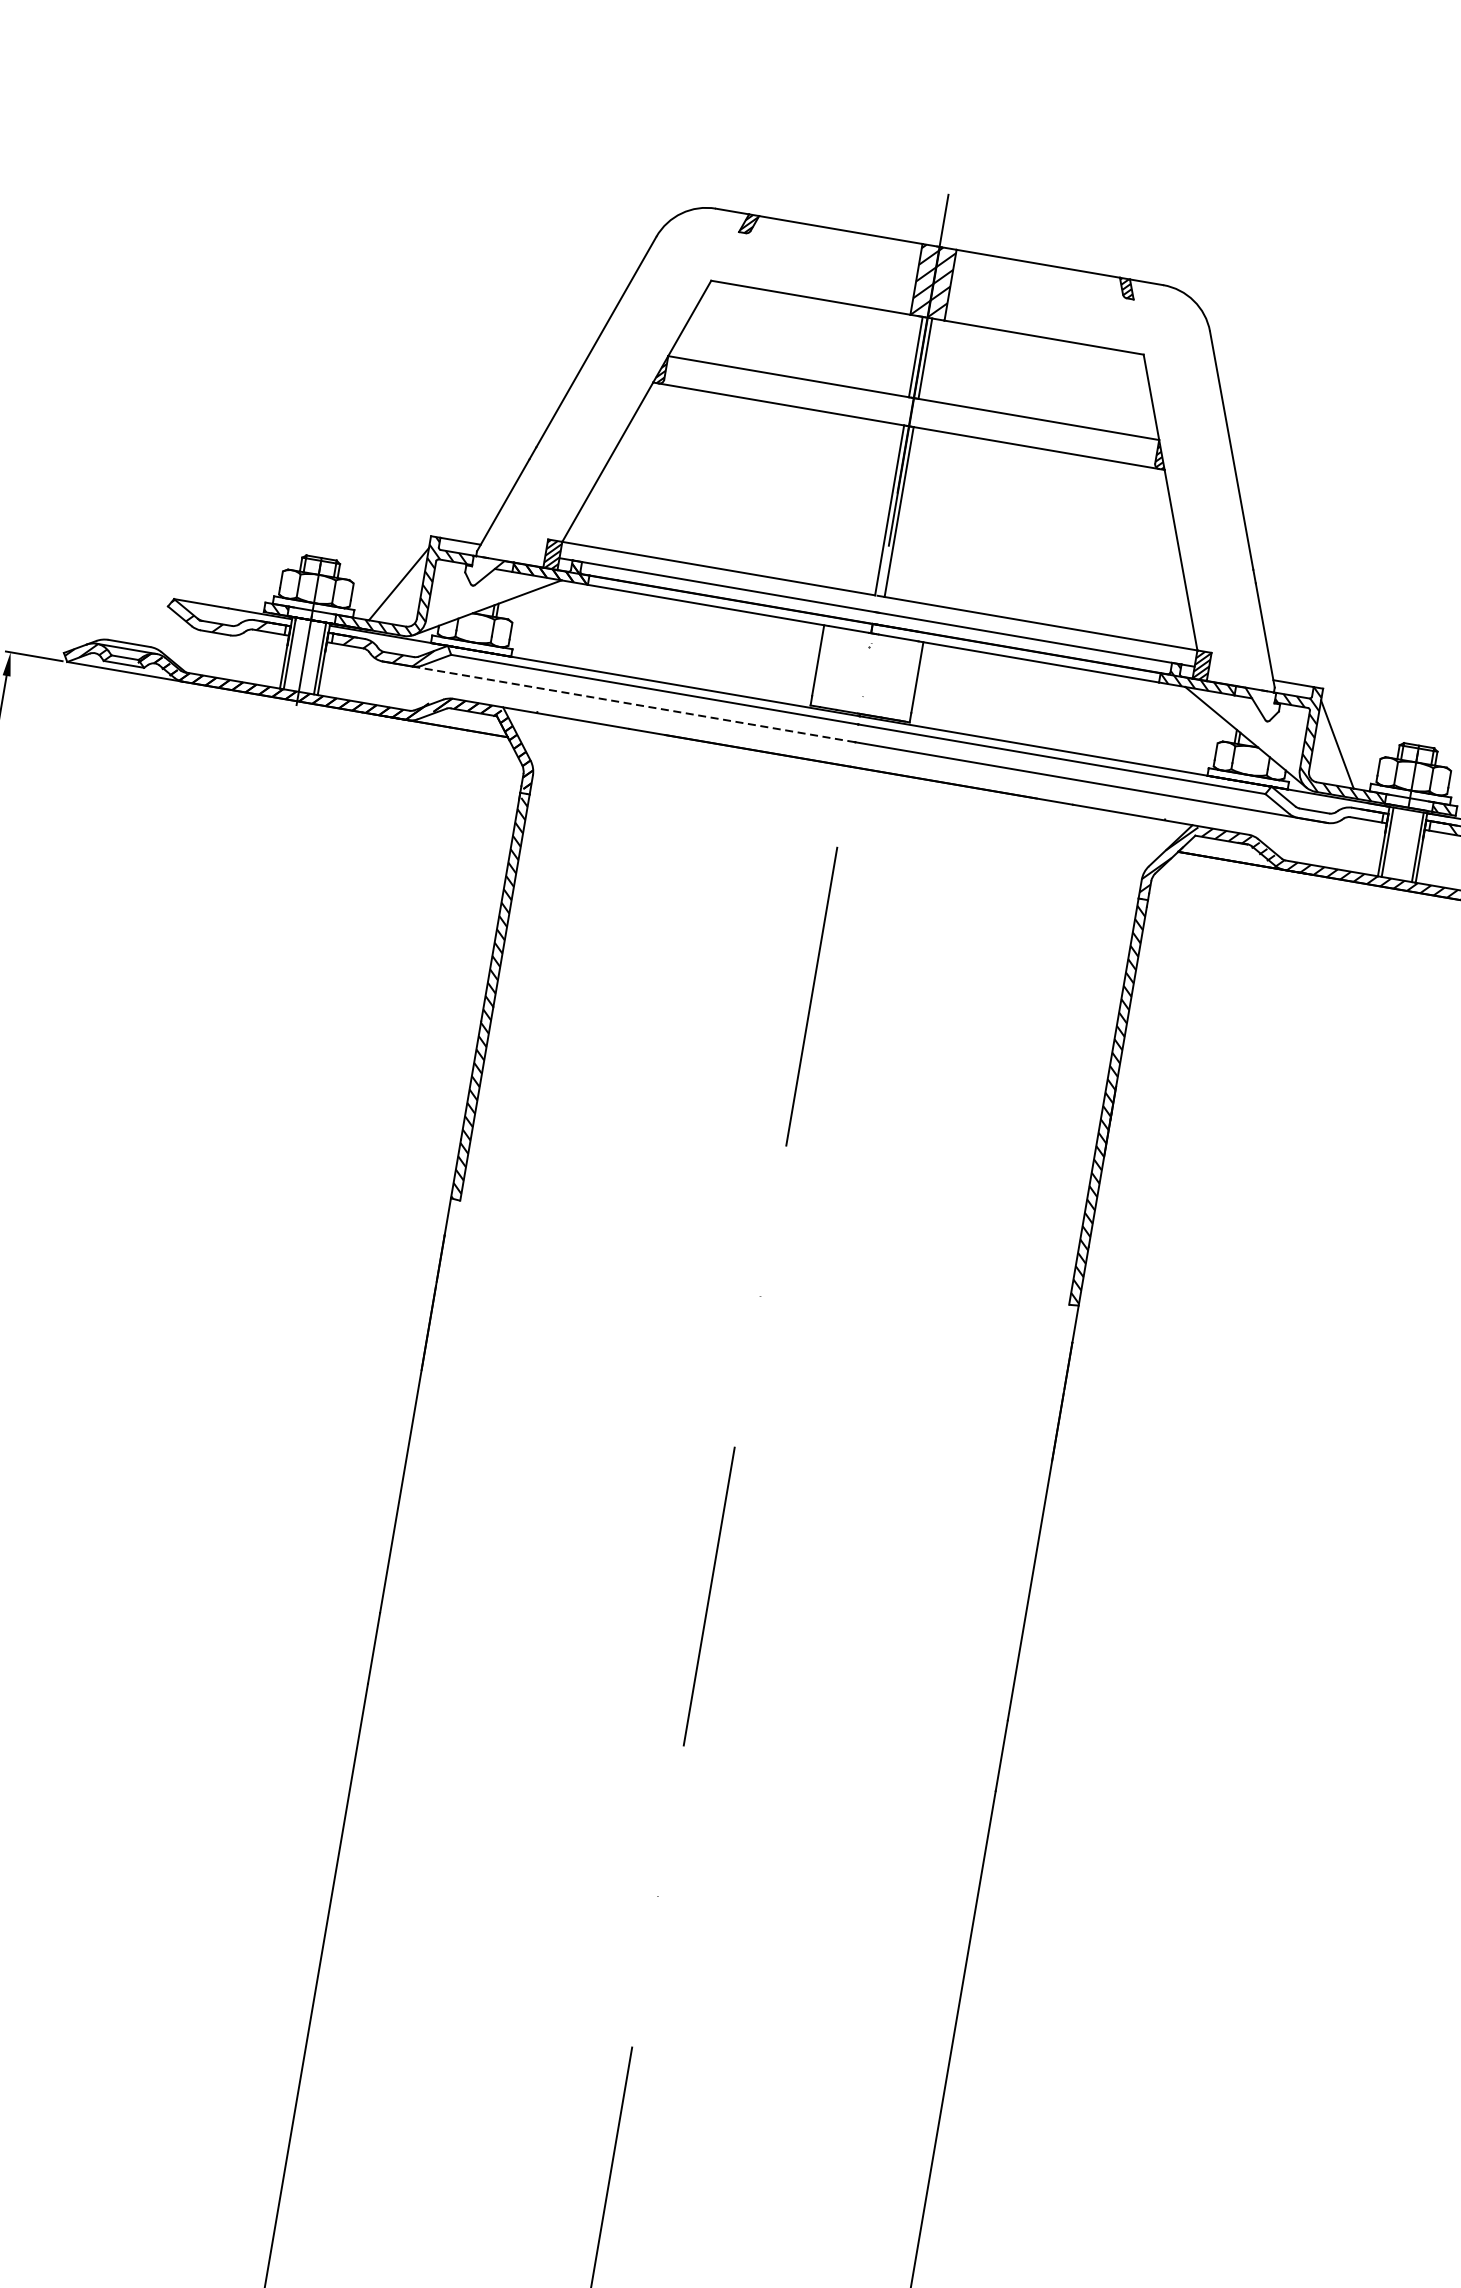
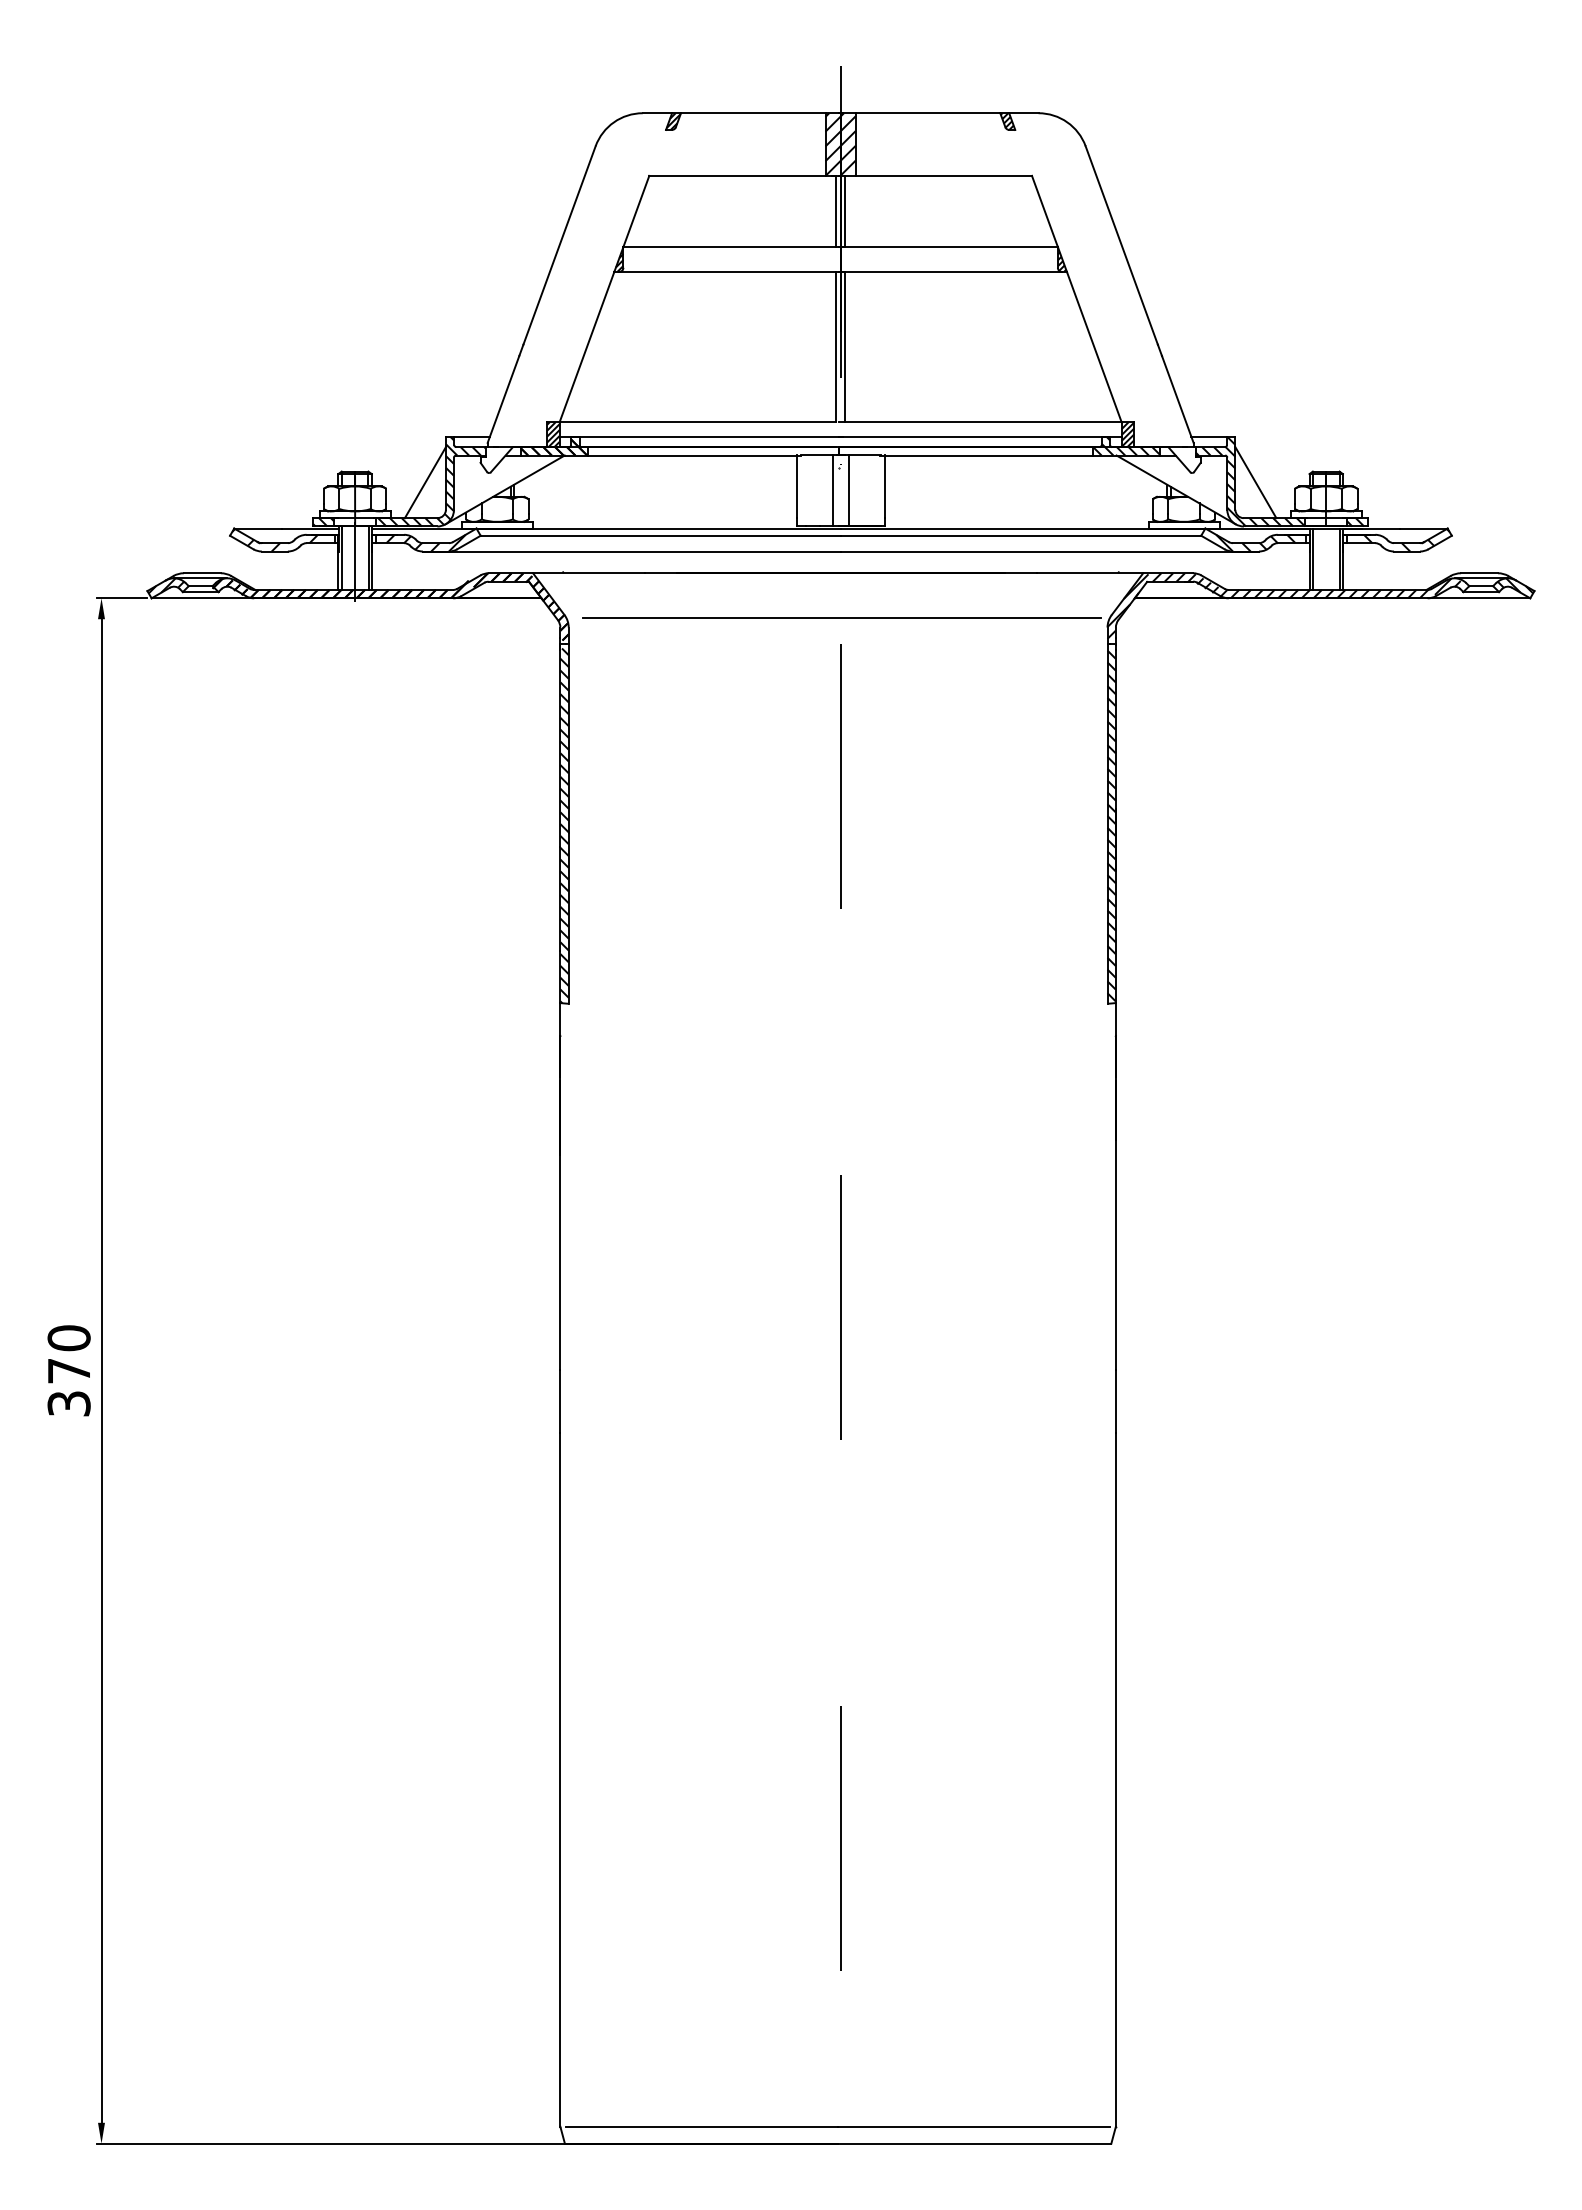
line: (857, 671) -> (832, 490), added
line: (876, 674) -> (849, 490), added
line: (633, 704) -> (644, 551), dashed -> solid
hatch: (1331, 813) -> (1260, 542), added
line: (844, 818) -> (842, 618), added

